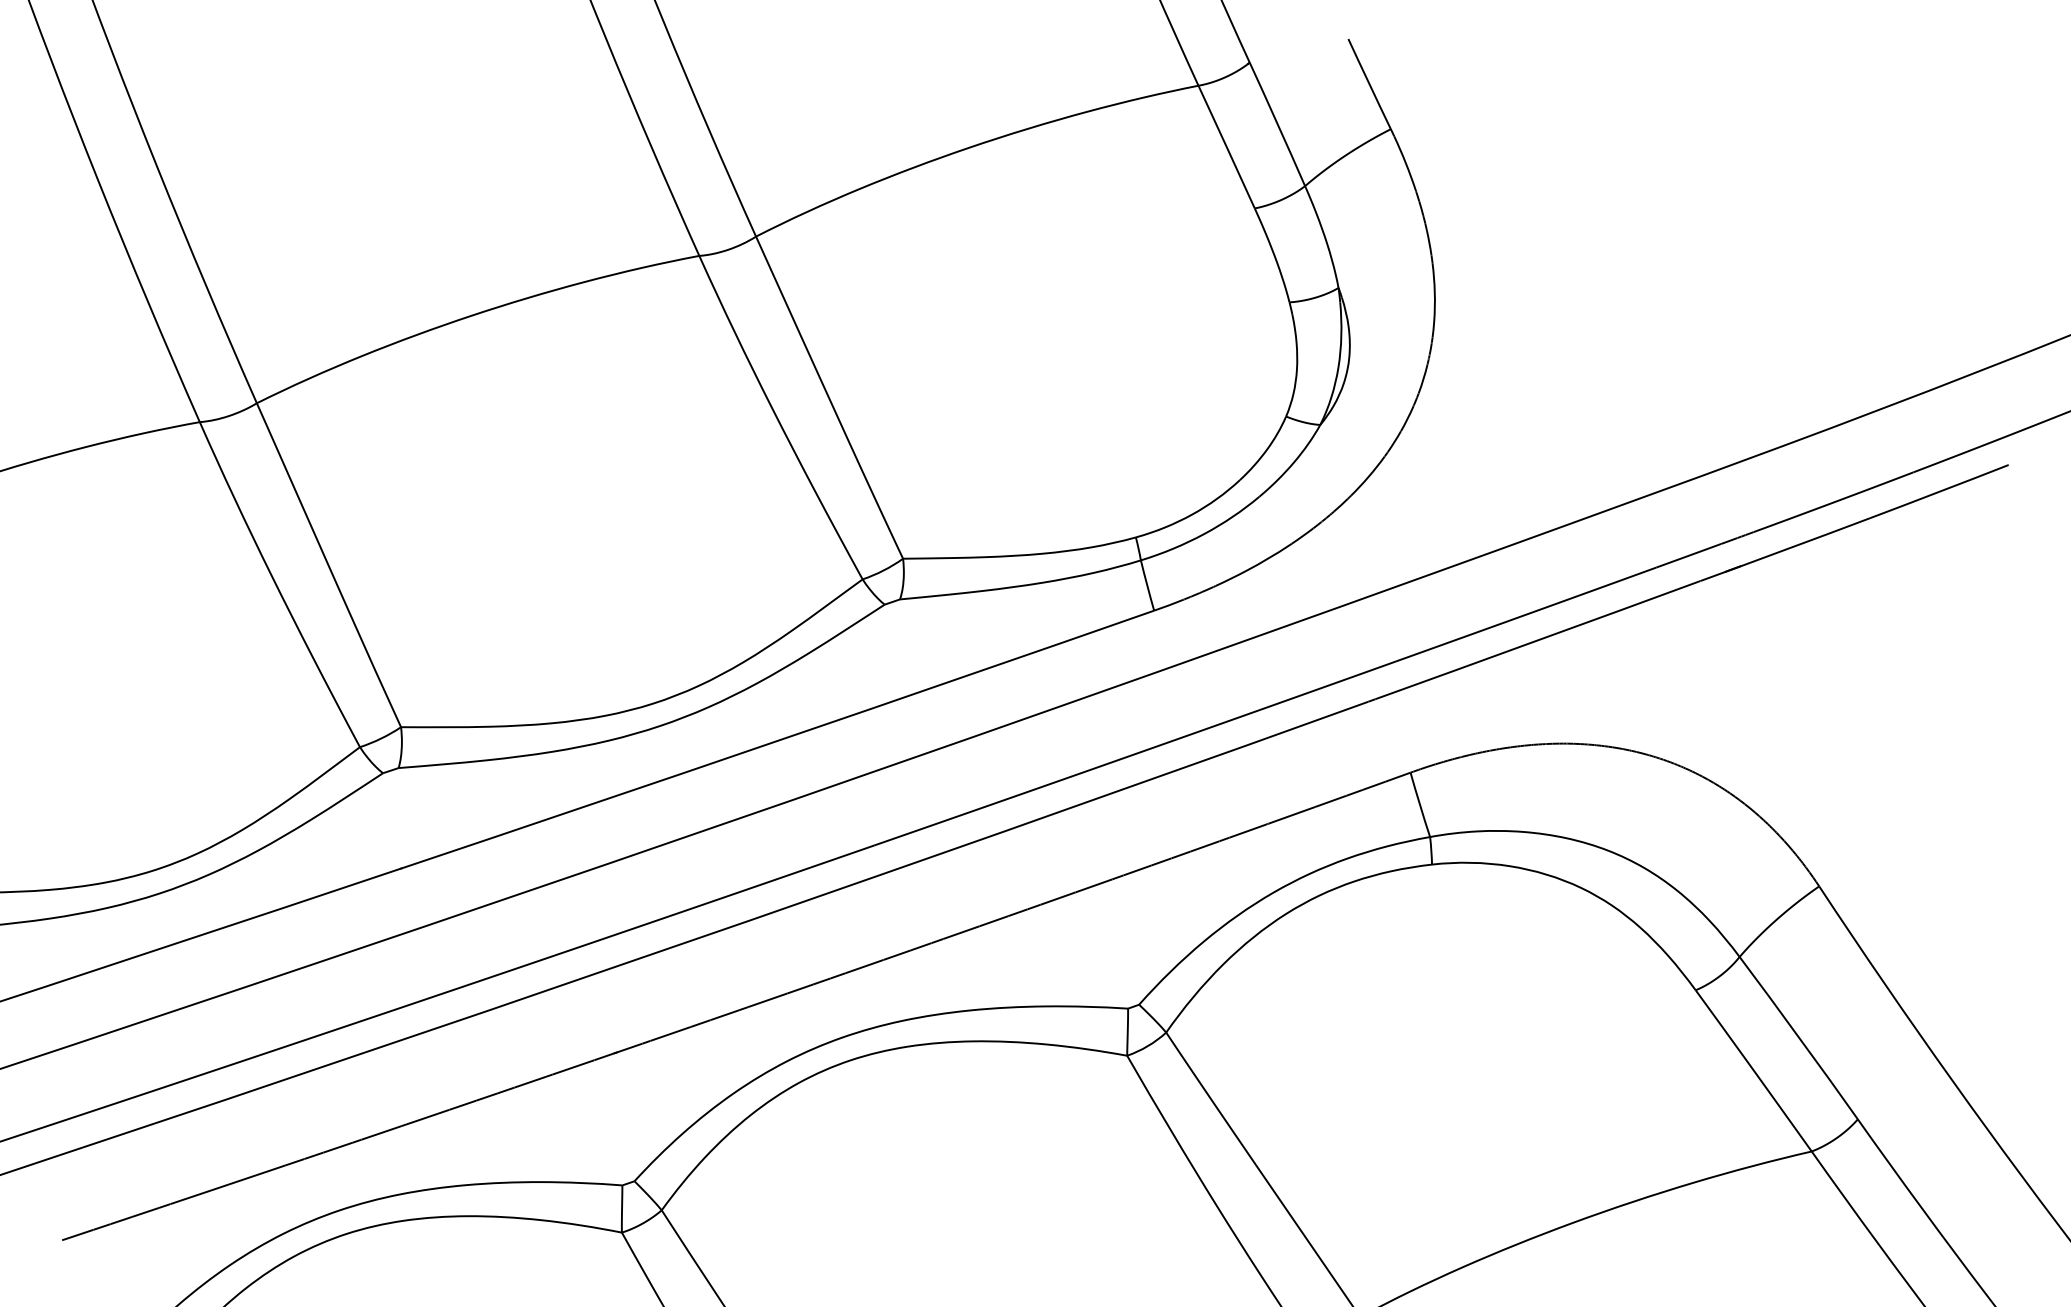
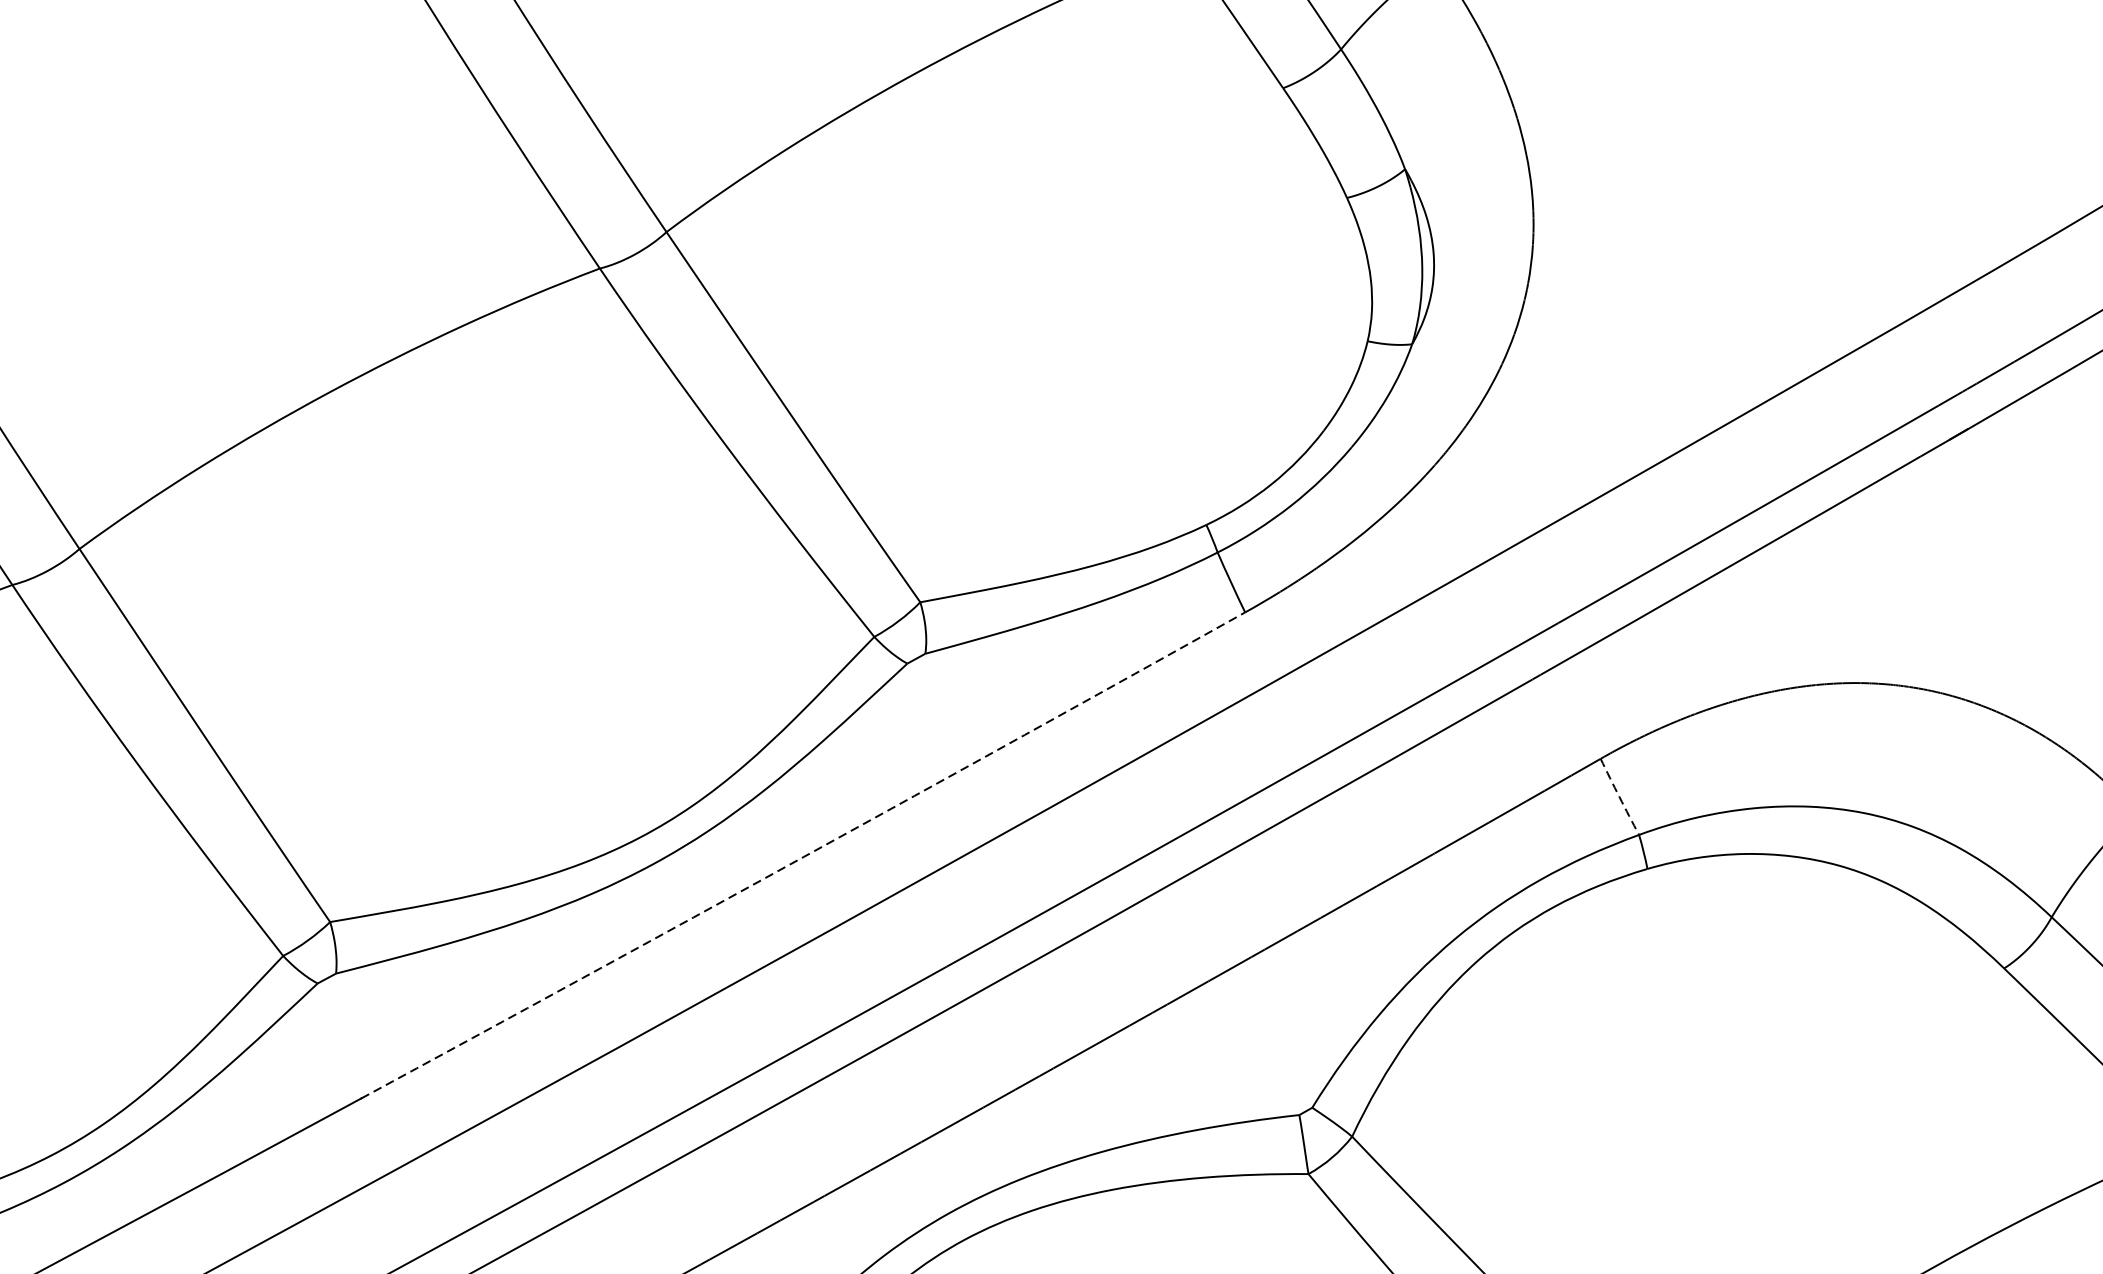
arc: (778, 740) -> (804, 856), solid -> dashed
arc: (1420, 804) -> (1619, 796), solid -> dashed

